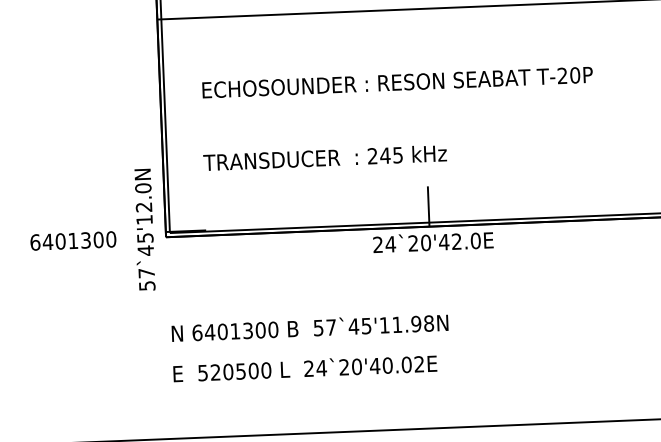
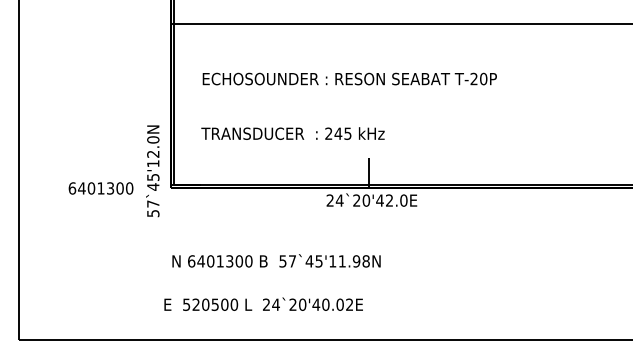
text: (143, 230) -> (152, 171), moved
text: (304, 367) -> (263, 303), moved

